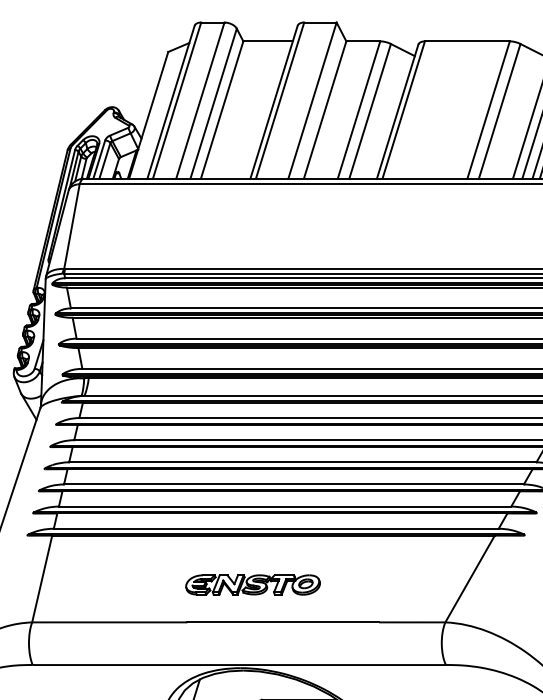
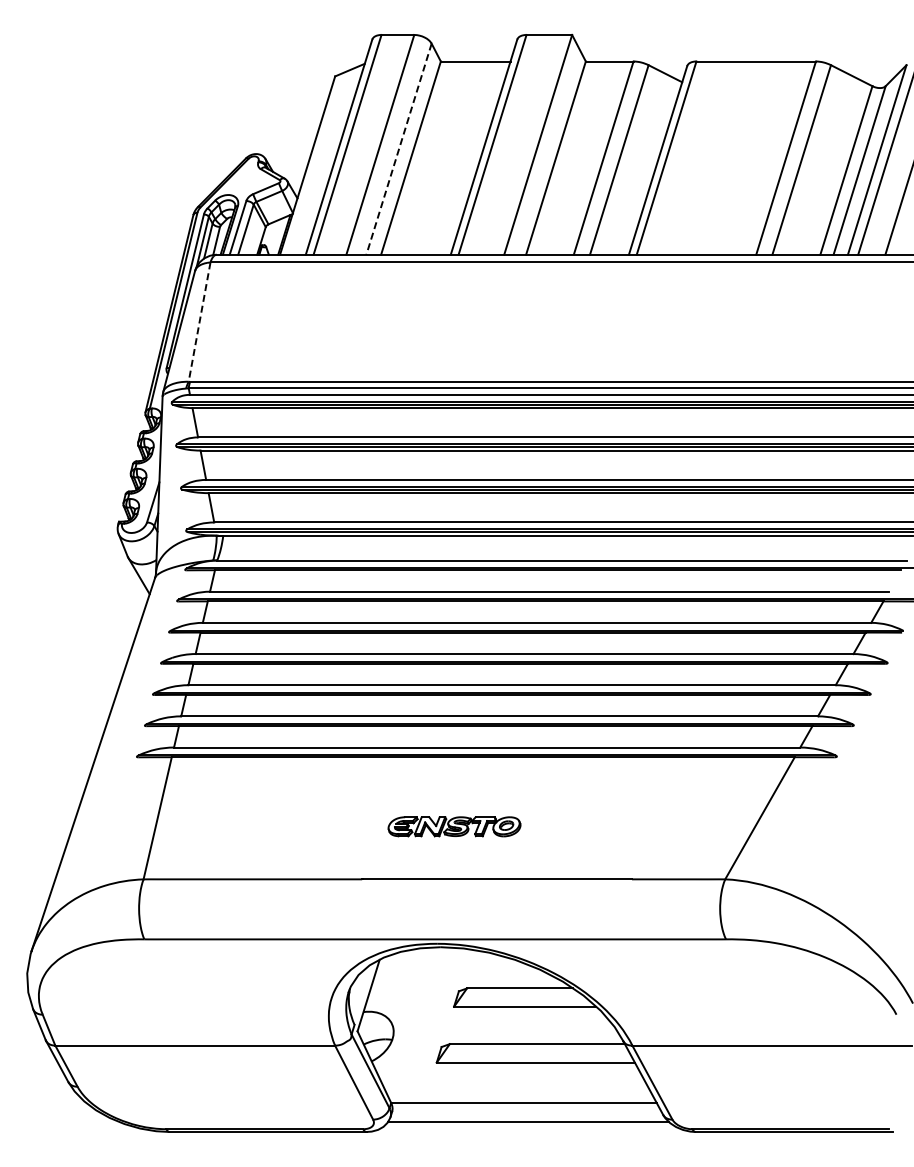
line: (213, 103) -> (398, 149), solid -> dashed
line: (71, 226) -> (199, 322), solid -> dashed
part: (253, 584) -> (454, 826), size x0.7

